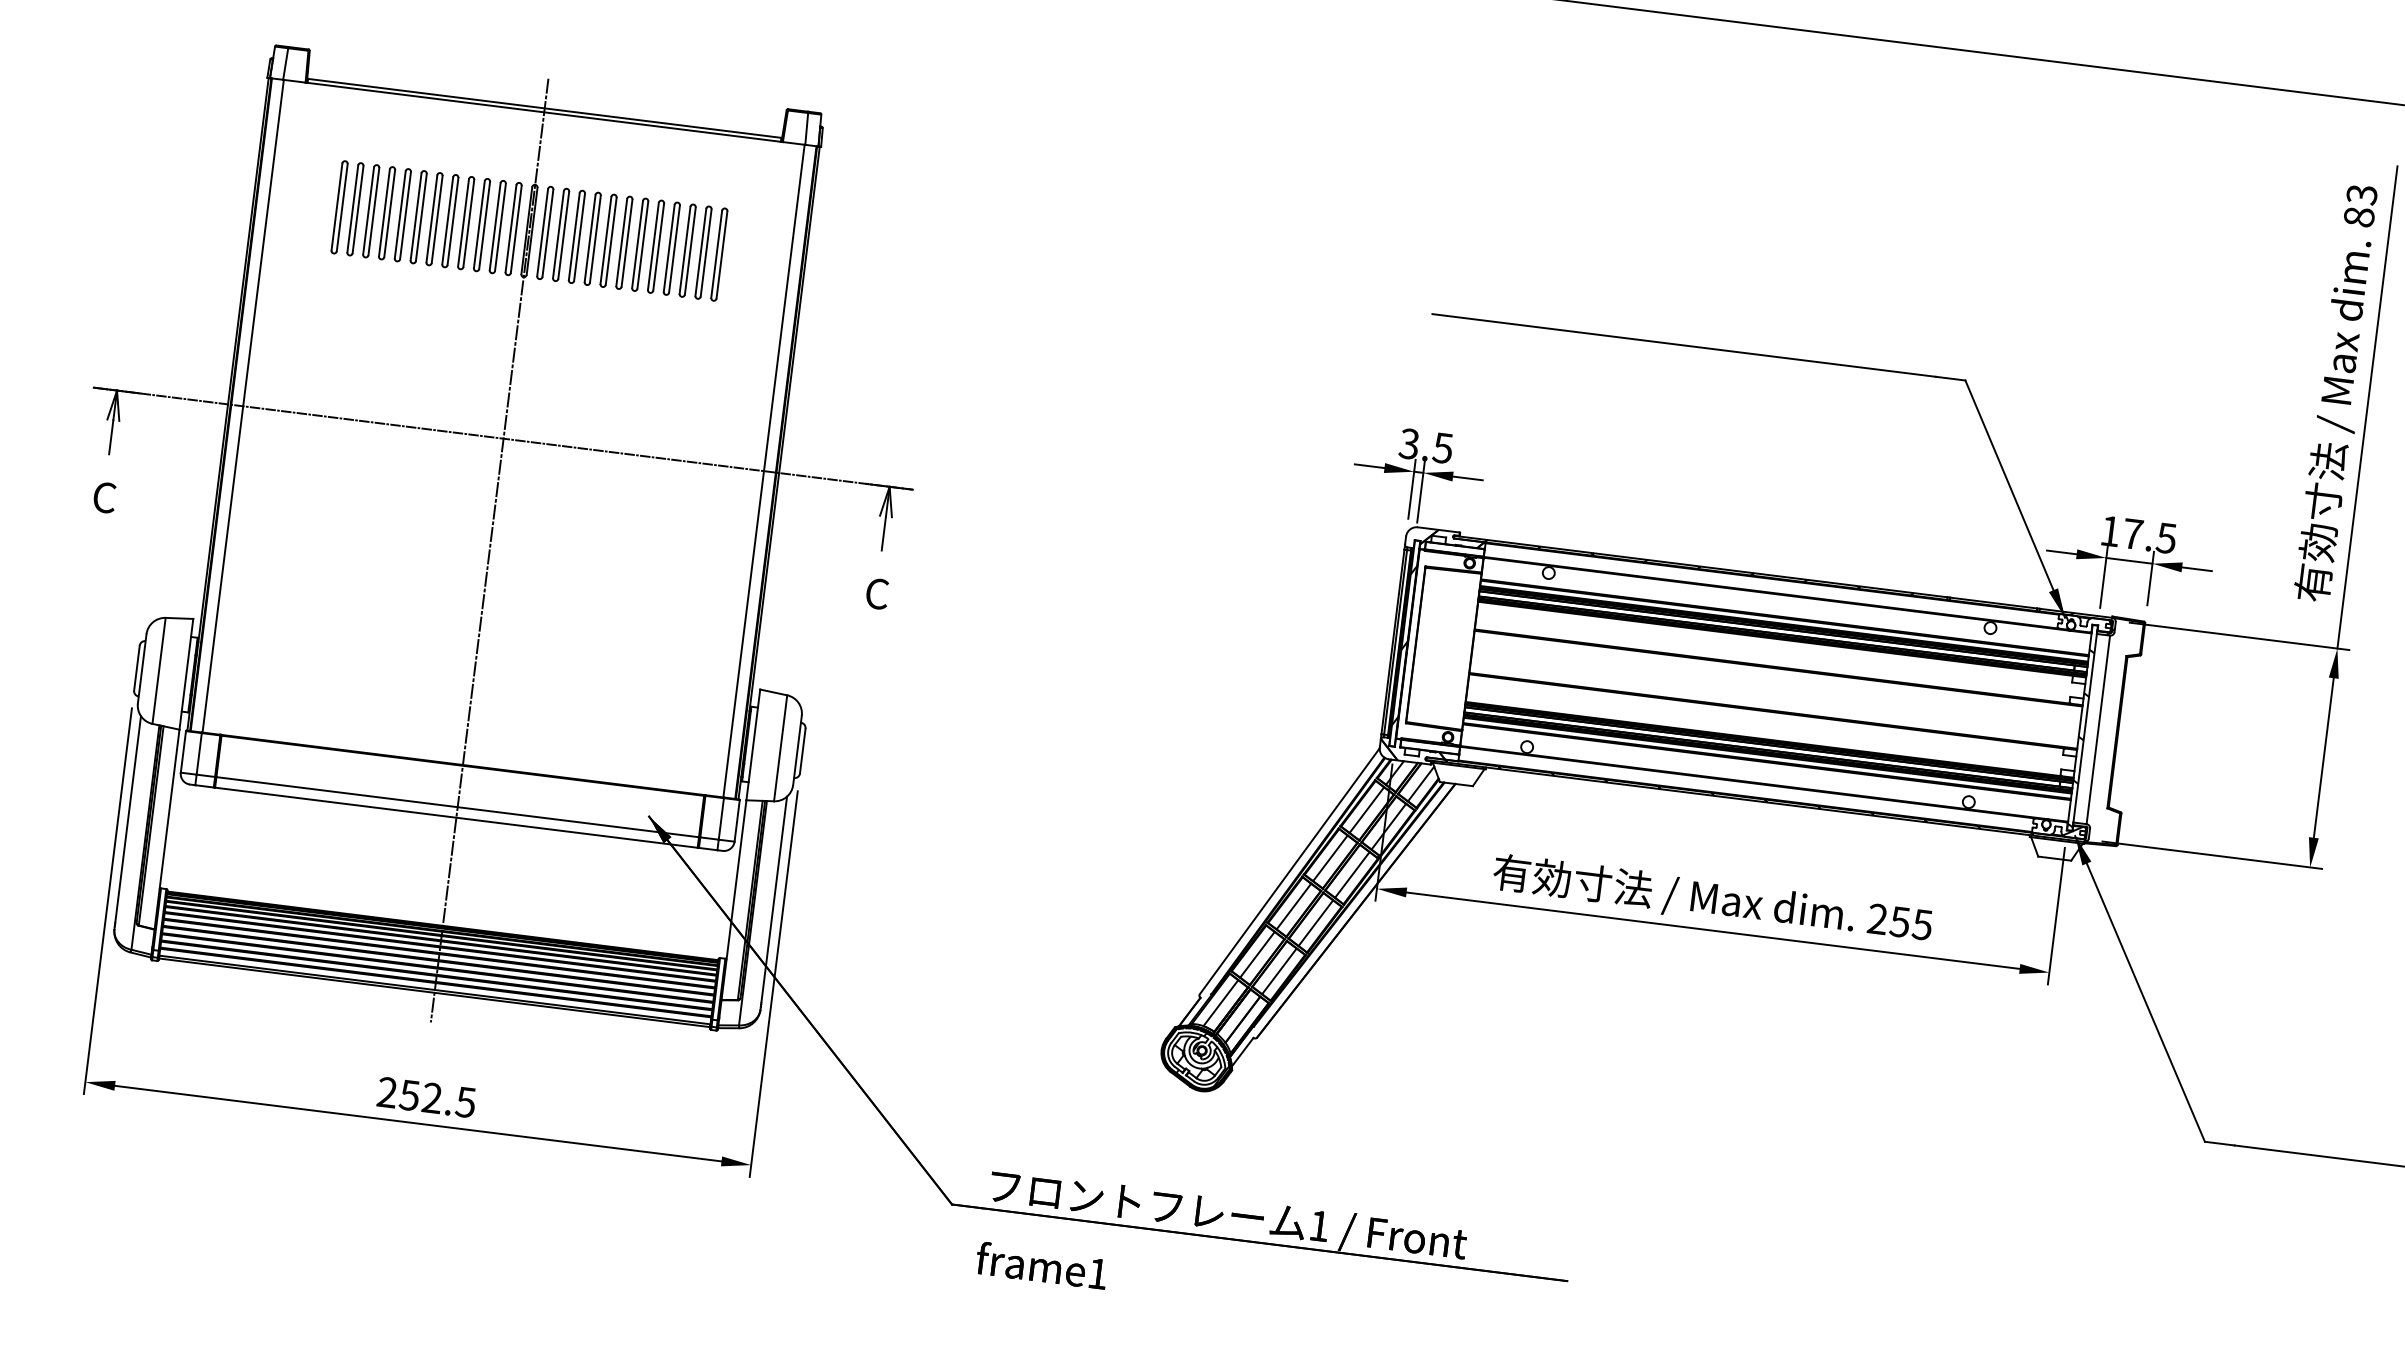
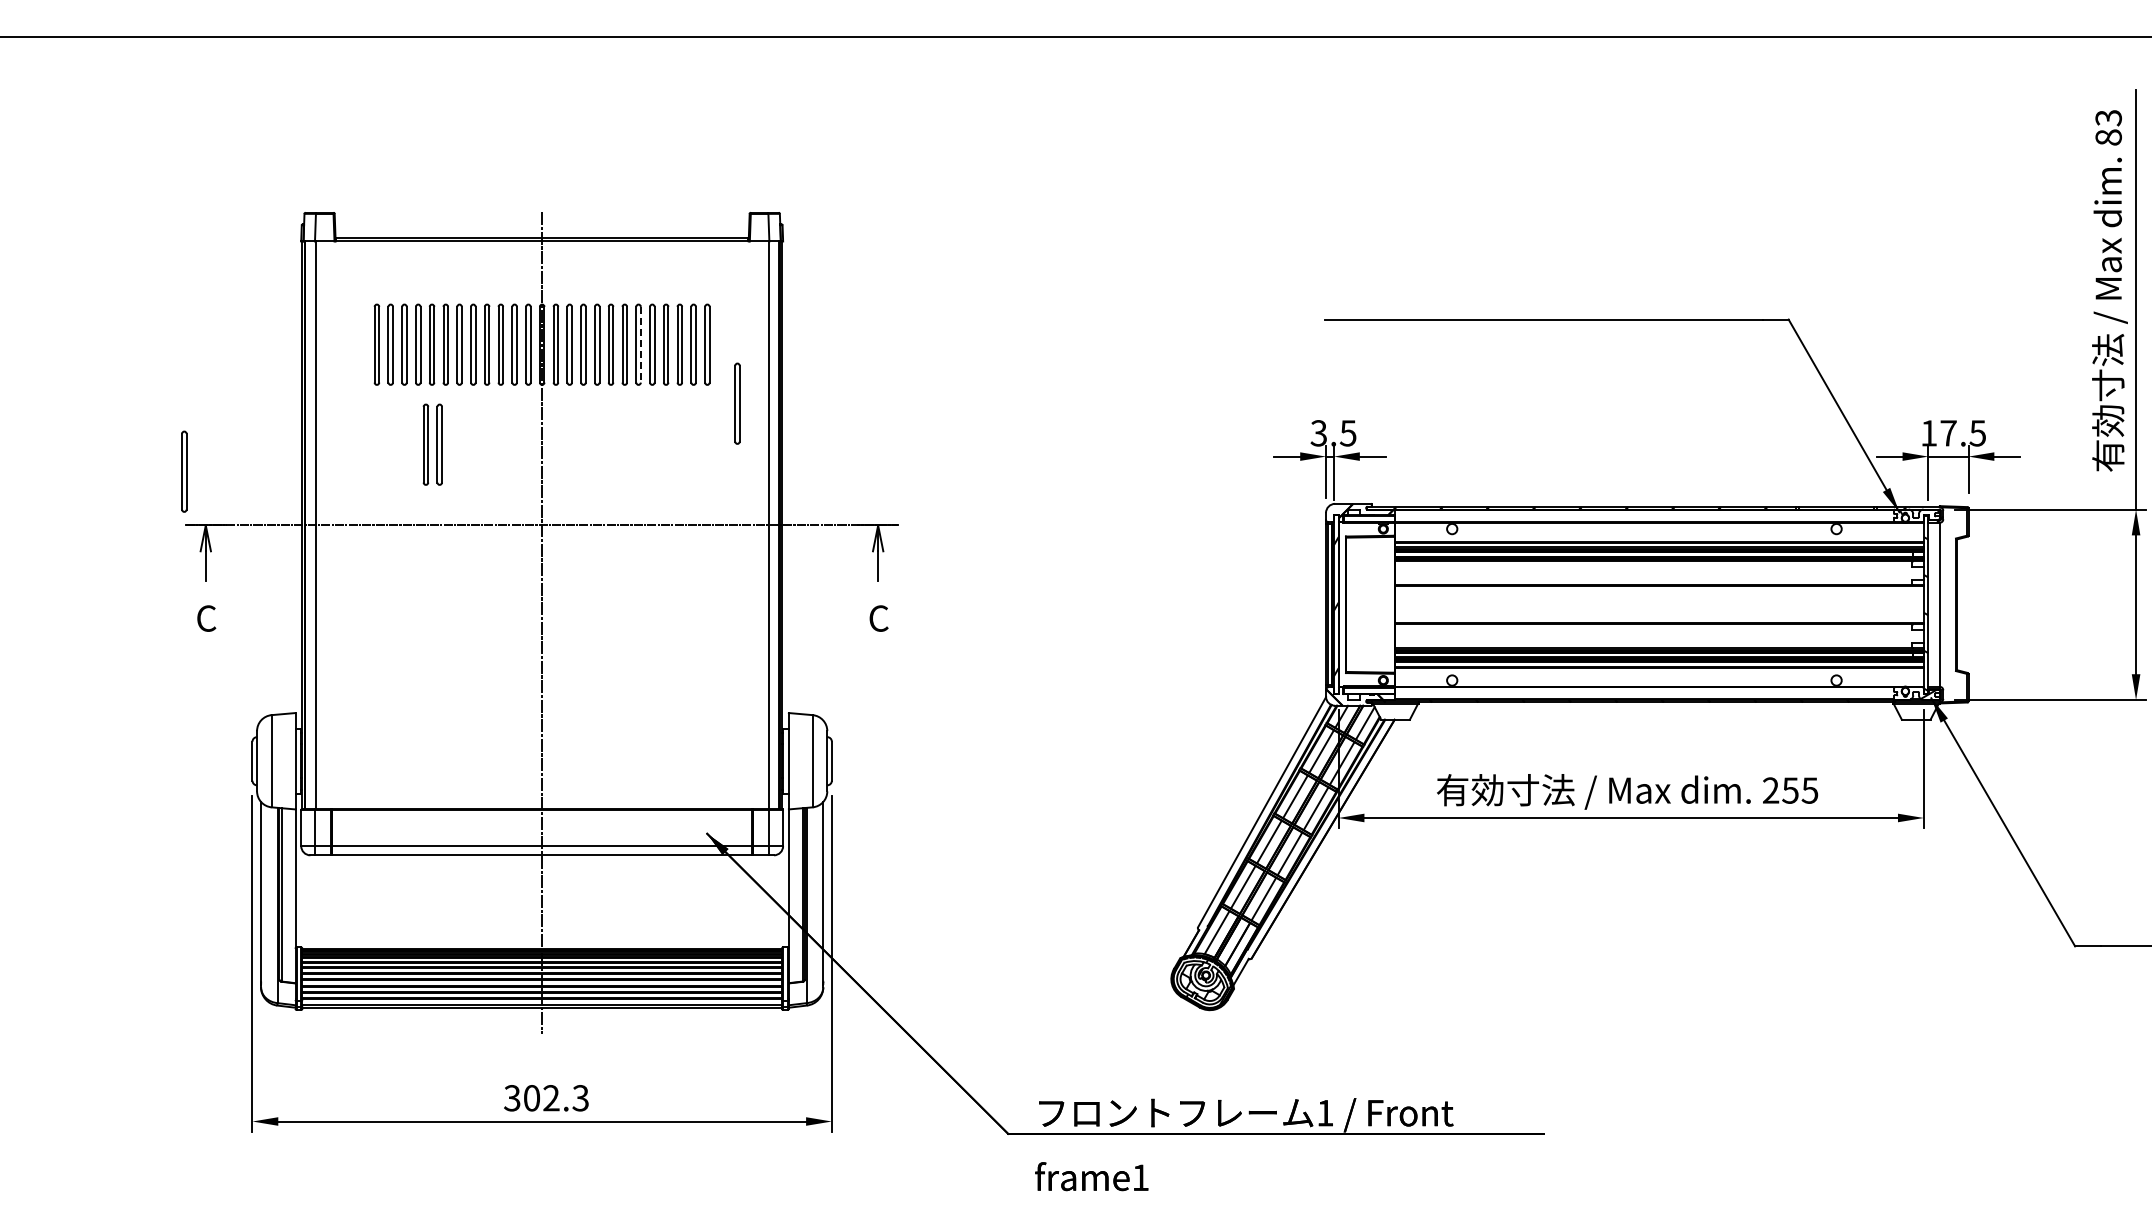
line: (642, 244) -> (640, 344), solid -> dashed
part: (100, 325) -> (184, 471), added
part: (745, 326) -> (737, 403), added
part: (389, 329) -> (432, 444), added
text: (426, 1097) -> (546, 1098), 252.5 -> 302.3

